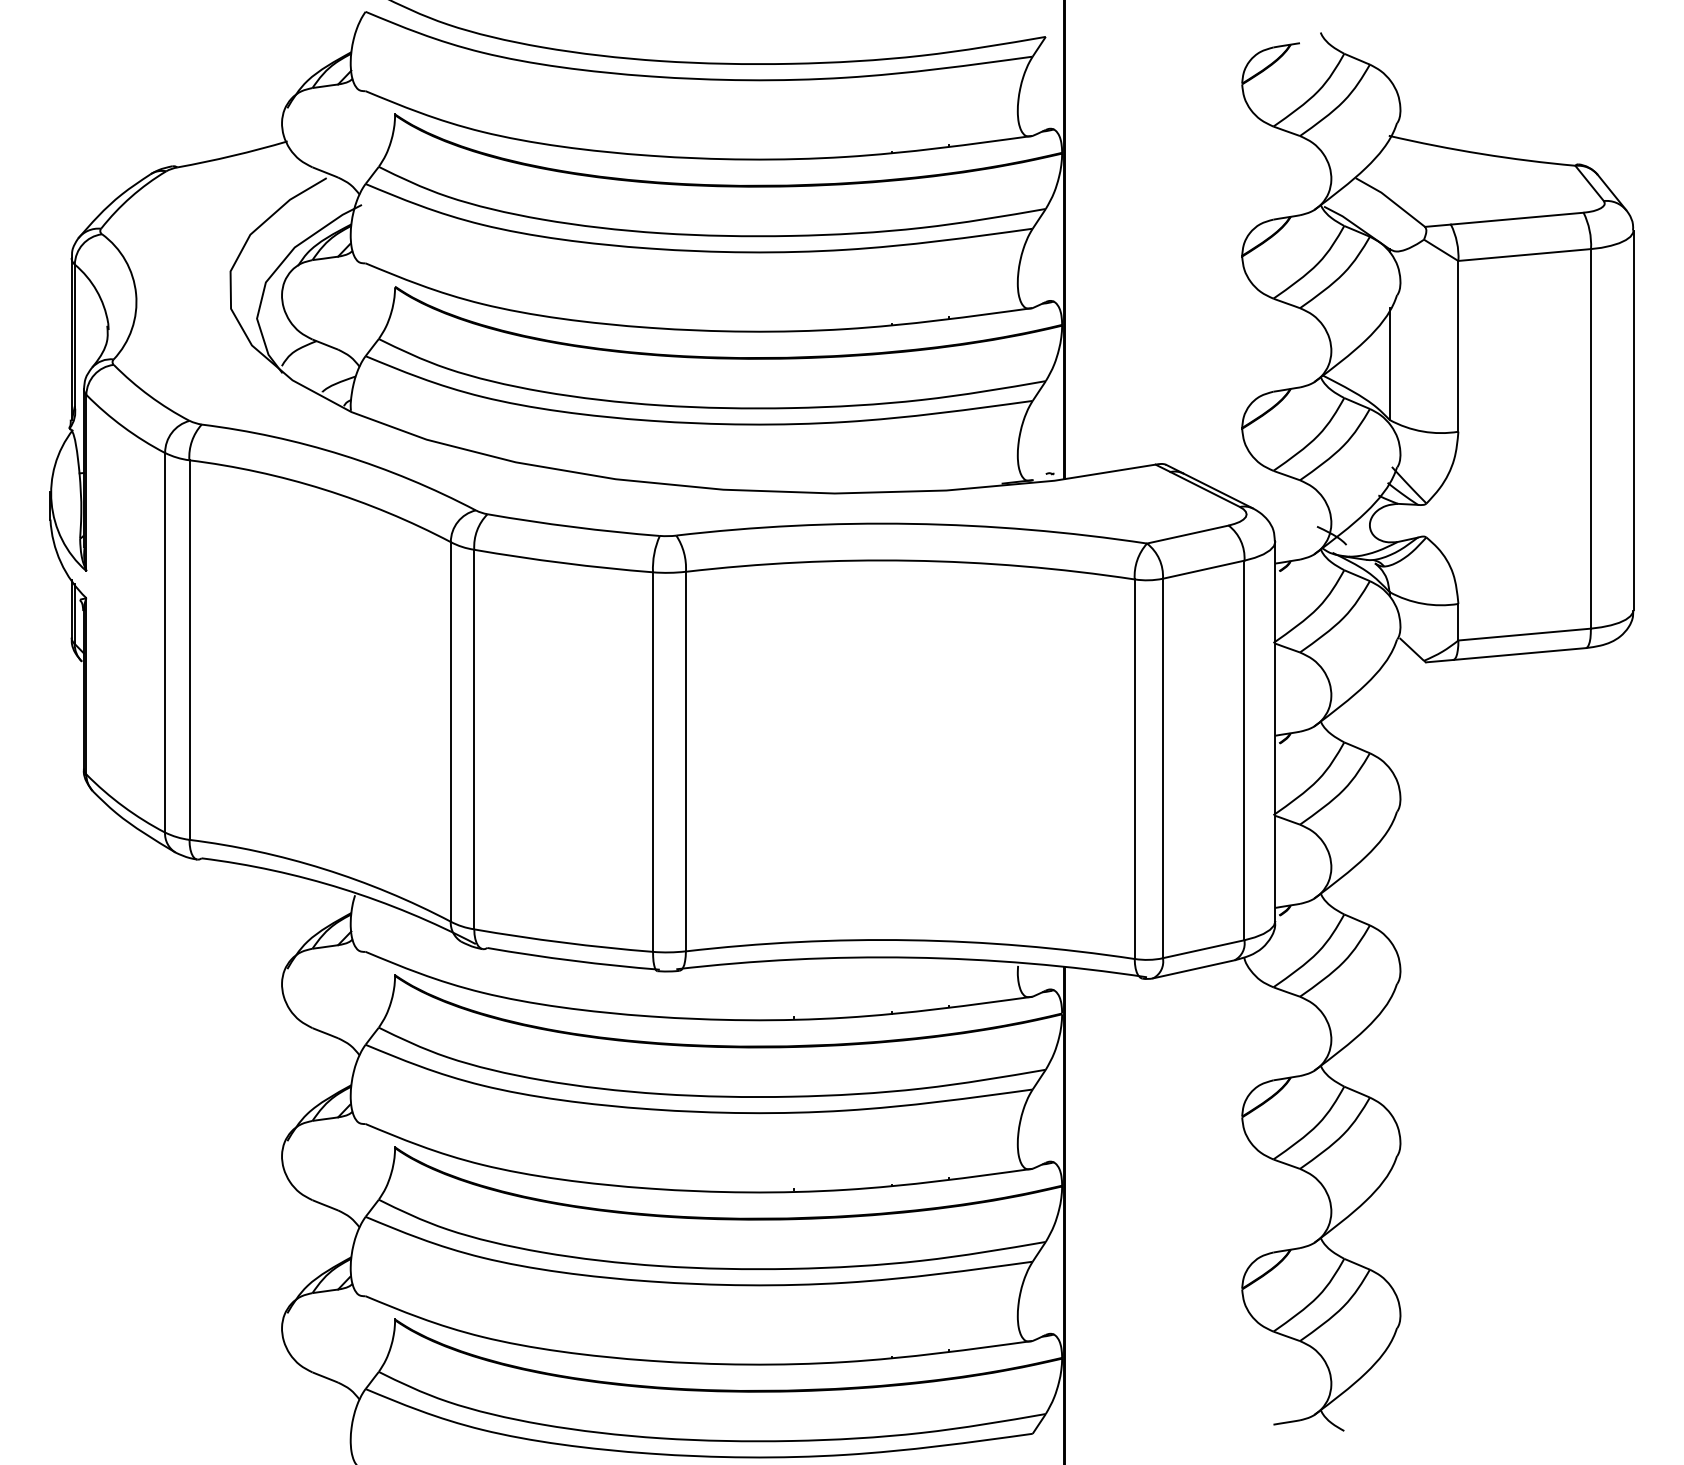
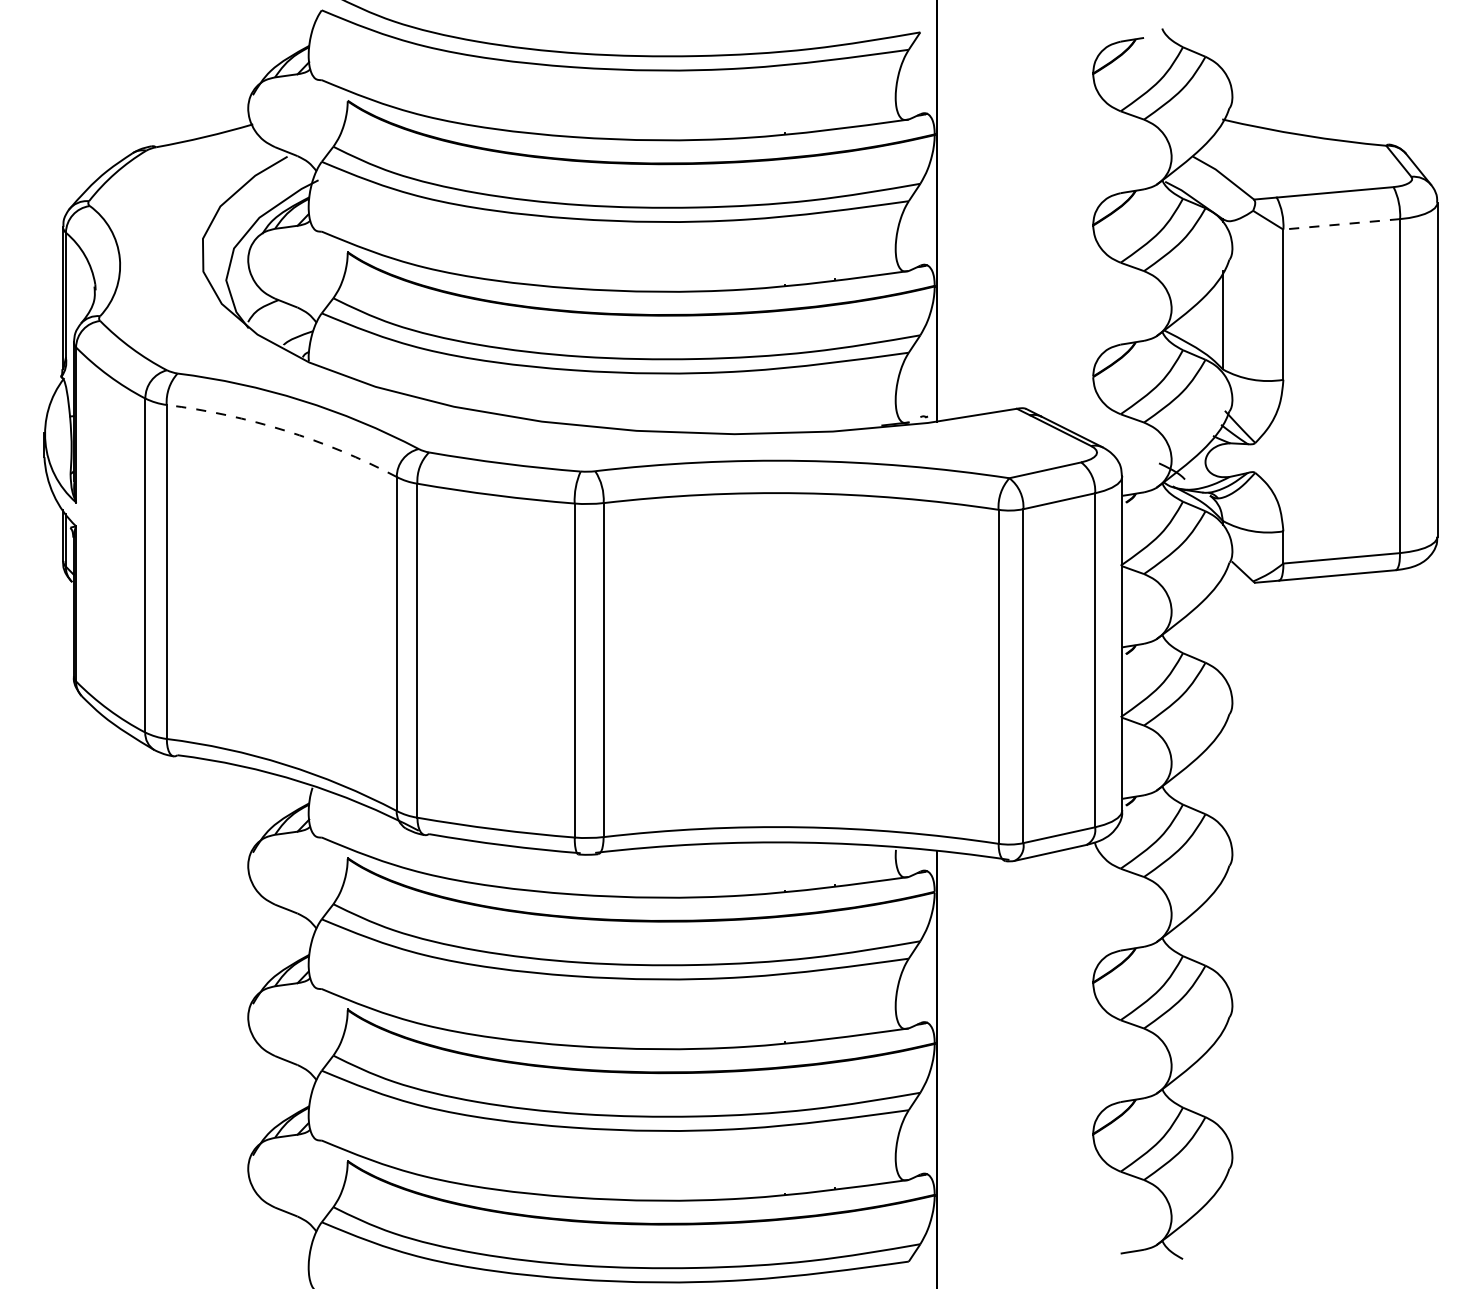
line: (1524, 255) -> (1341, 224), solid -> dashed
arc: (324, 489) -> (285, 430), solid -> dashed

